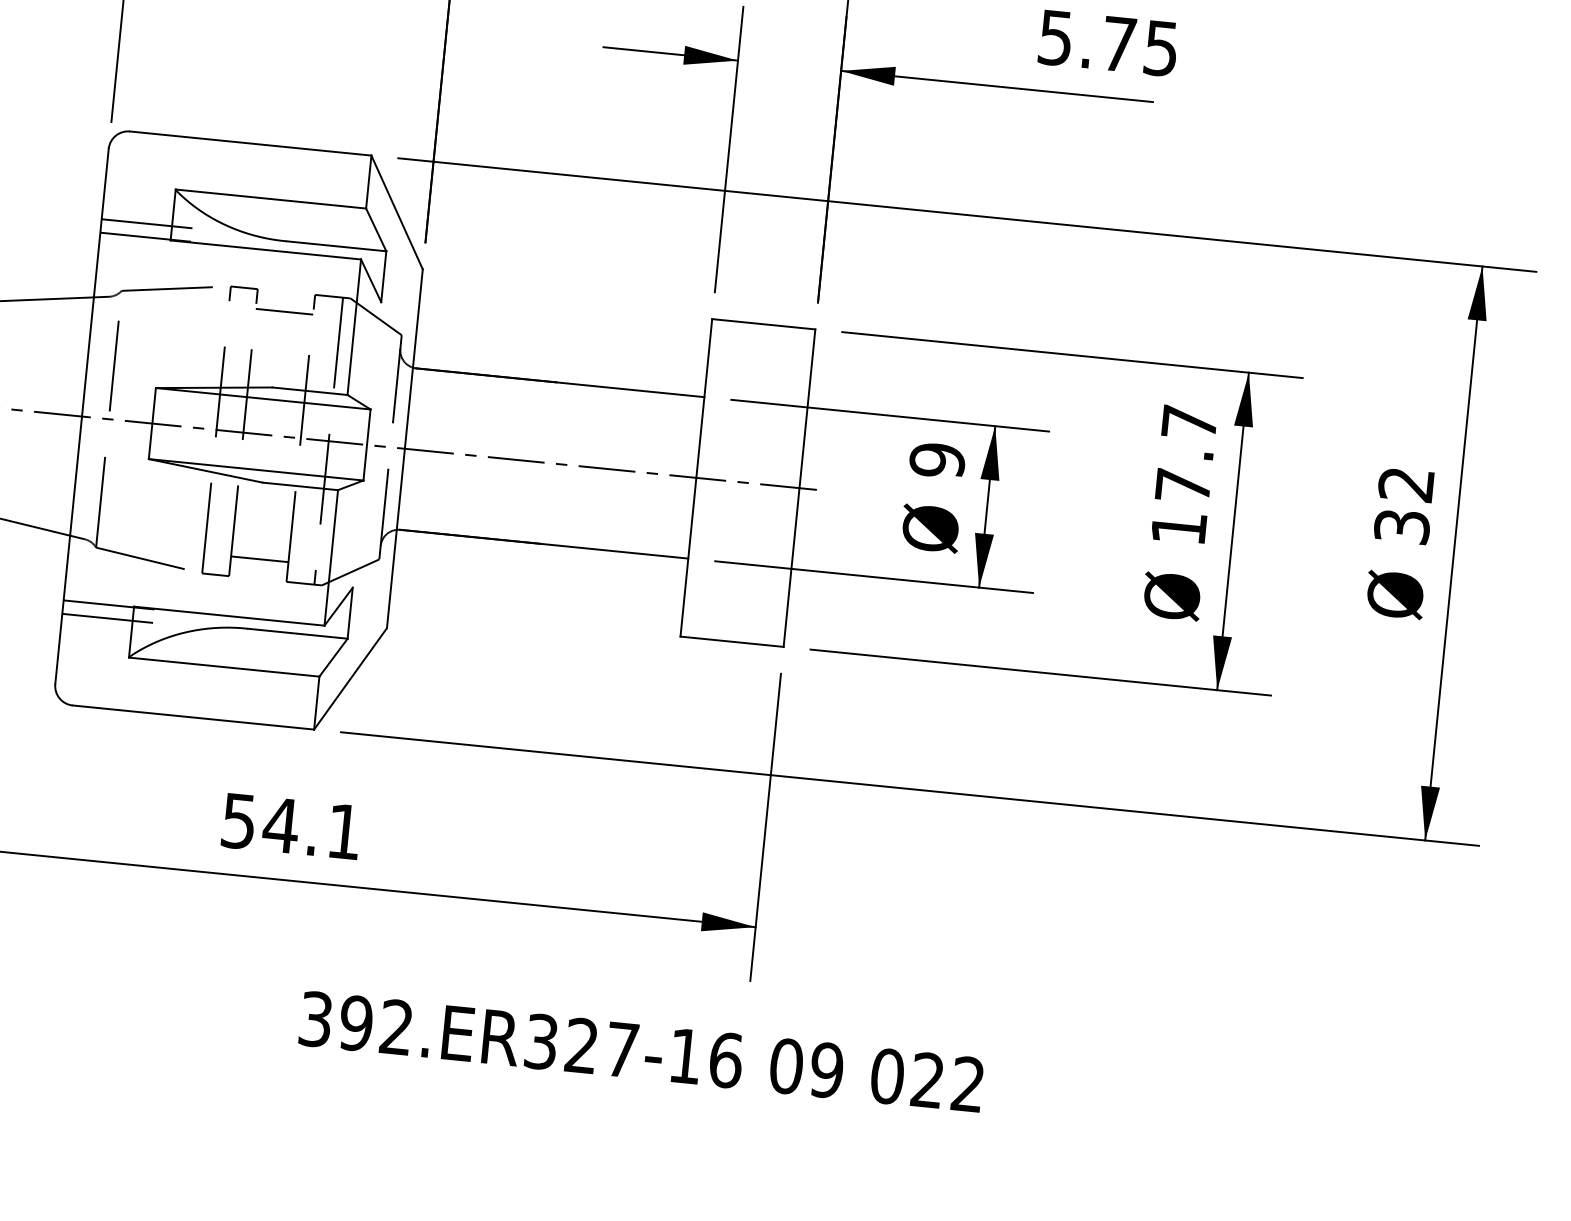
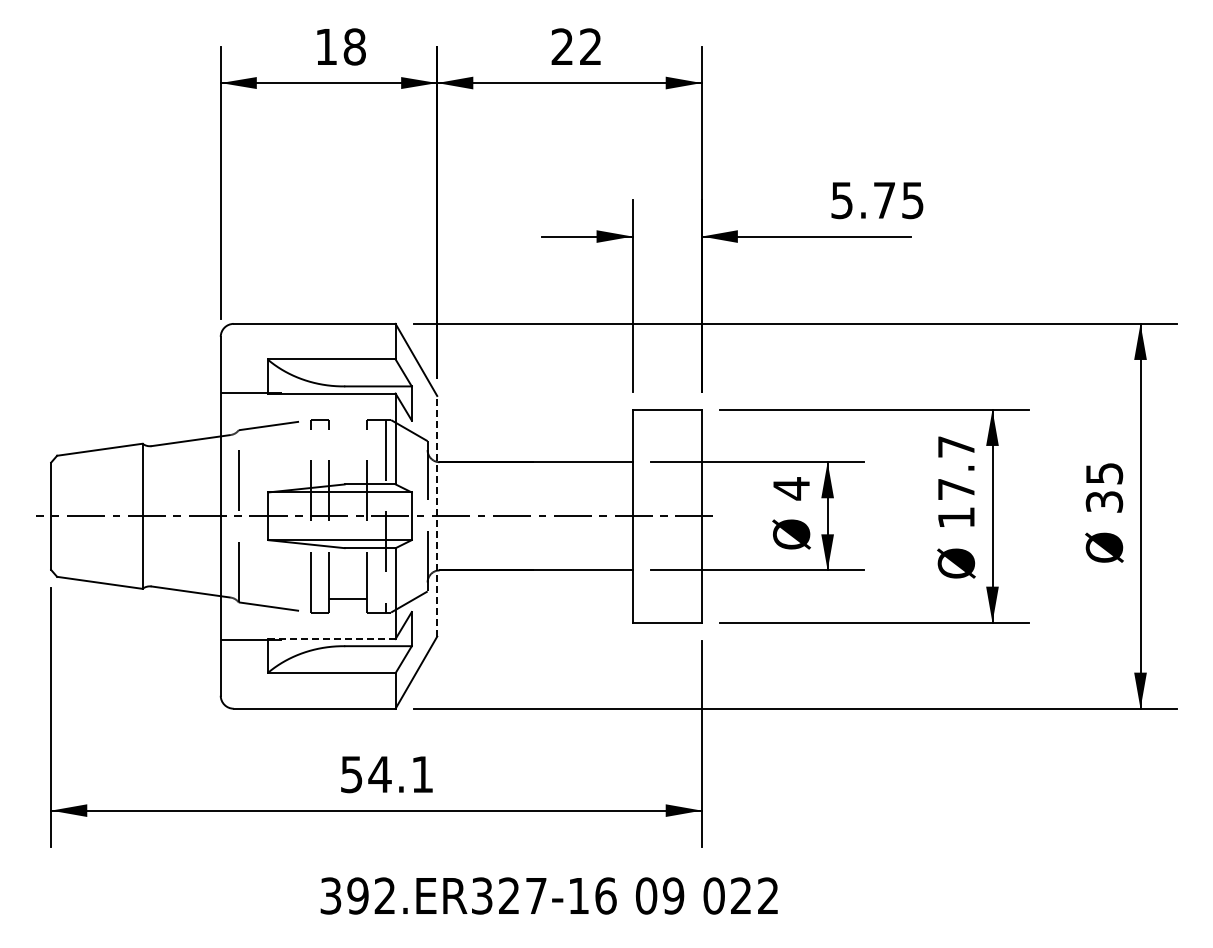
line: (150, 224) -> (253, 384), removed
line: (283, 311) -> (347, 433), removed
line: (405, 447) -> (437, 515), solid -> dashed
text: (937, 460) -> (791, 488), 9 -> 4
text: (1406, 484) -> (1104, 473), 32 -> 35
line: (228, 616) -> (331, 639), solid -> dashed
line: (111, 618) -> (253, 648), removed
text: (640, 1051) -> (548, 895), moved

